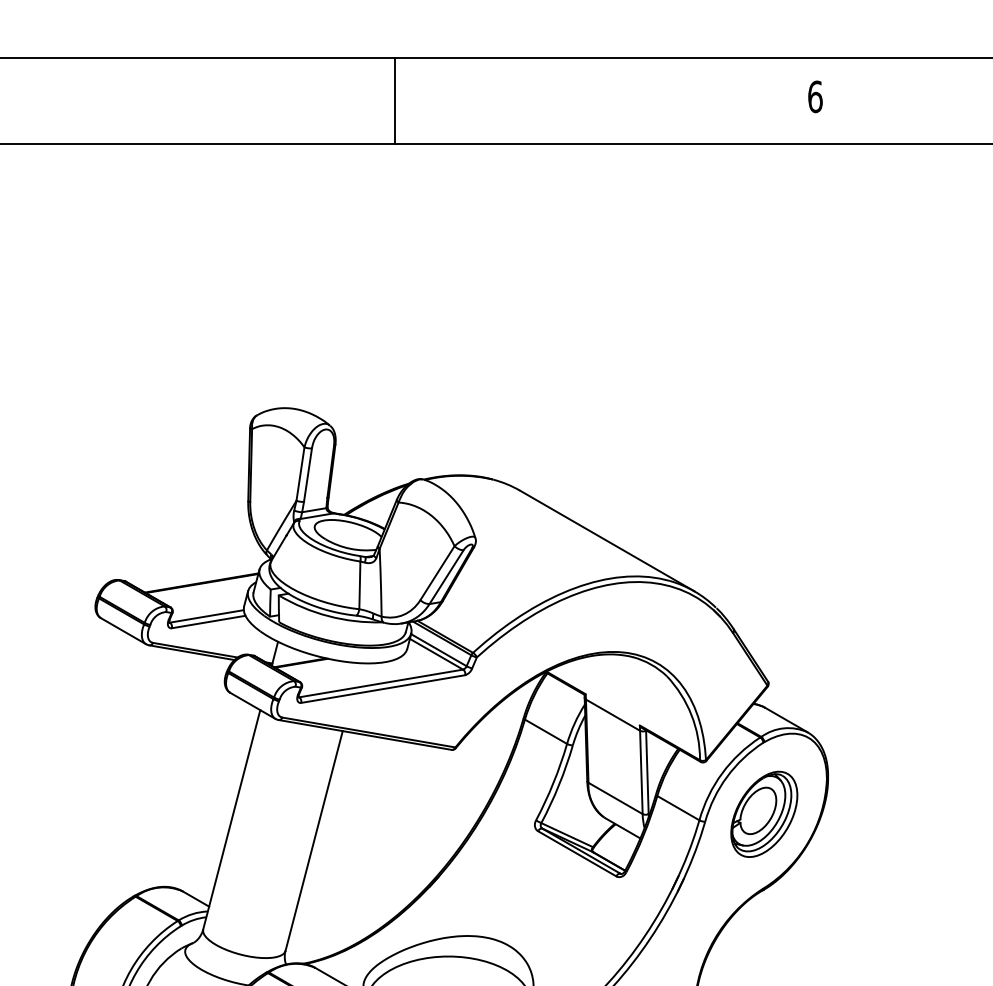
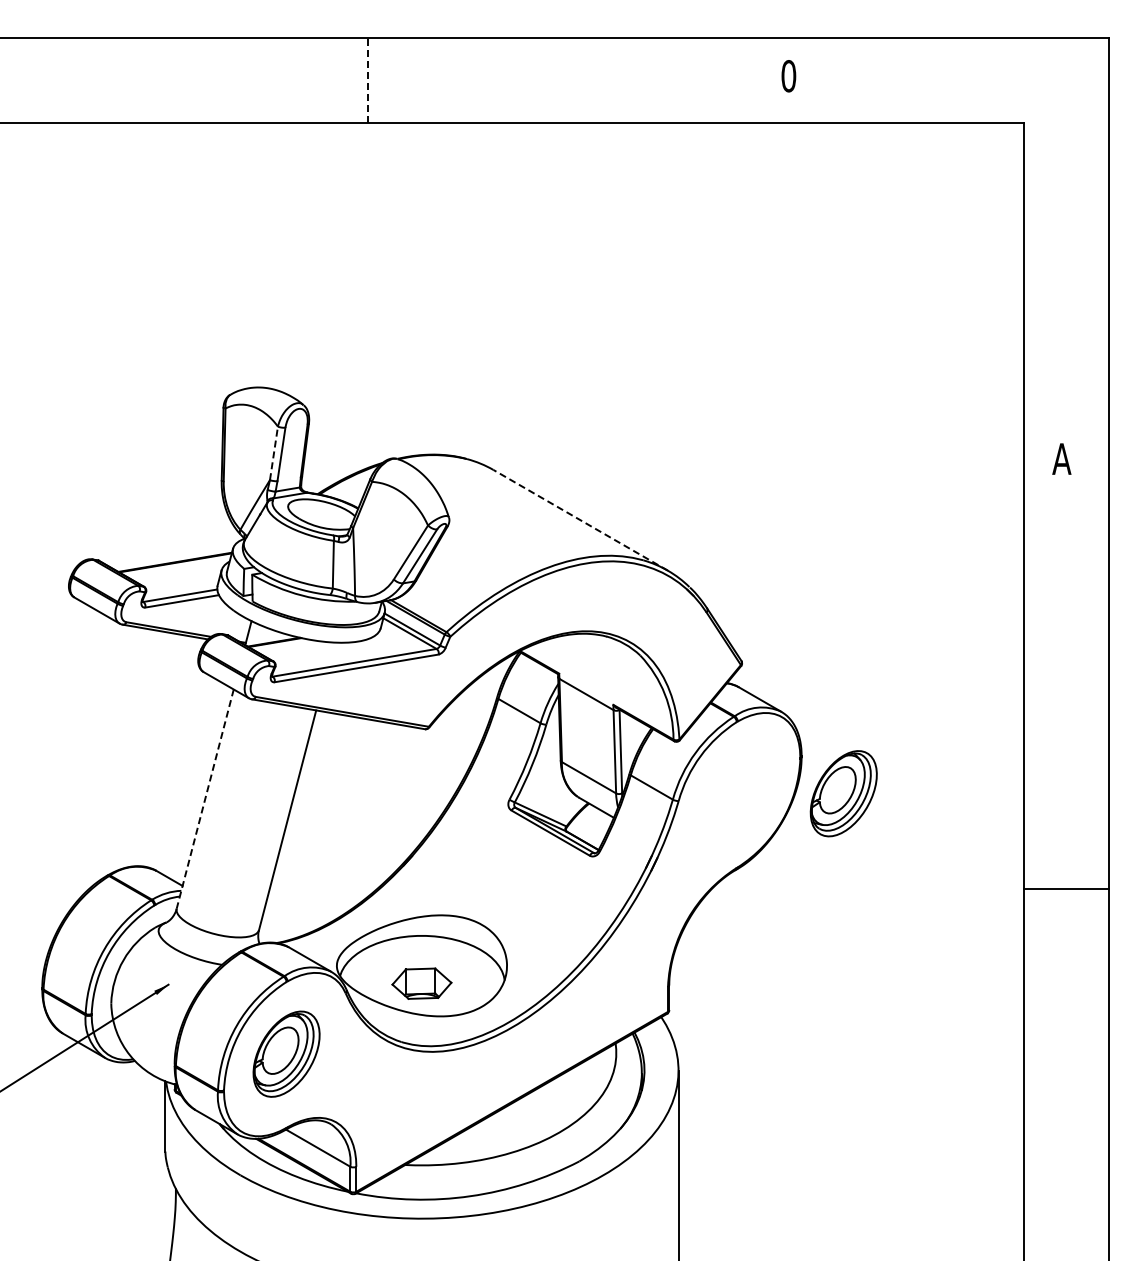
text: (815, 97) -> (788, 76), 6 -> 0
line: (395, 101) -> (368, 80), solid -> dashed
line: (301, 473) -> (274, 452), solid -> dashed
line: (607, 541) -> (580, 520), solid -> dashed
part: (764, 814) -> (843, 793), moved
line: (232, 820) -> (205, 799), solid -> dashed

